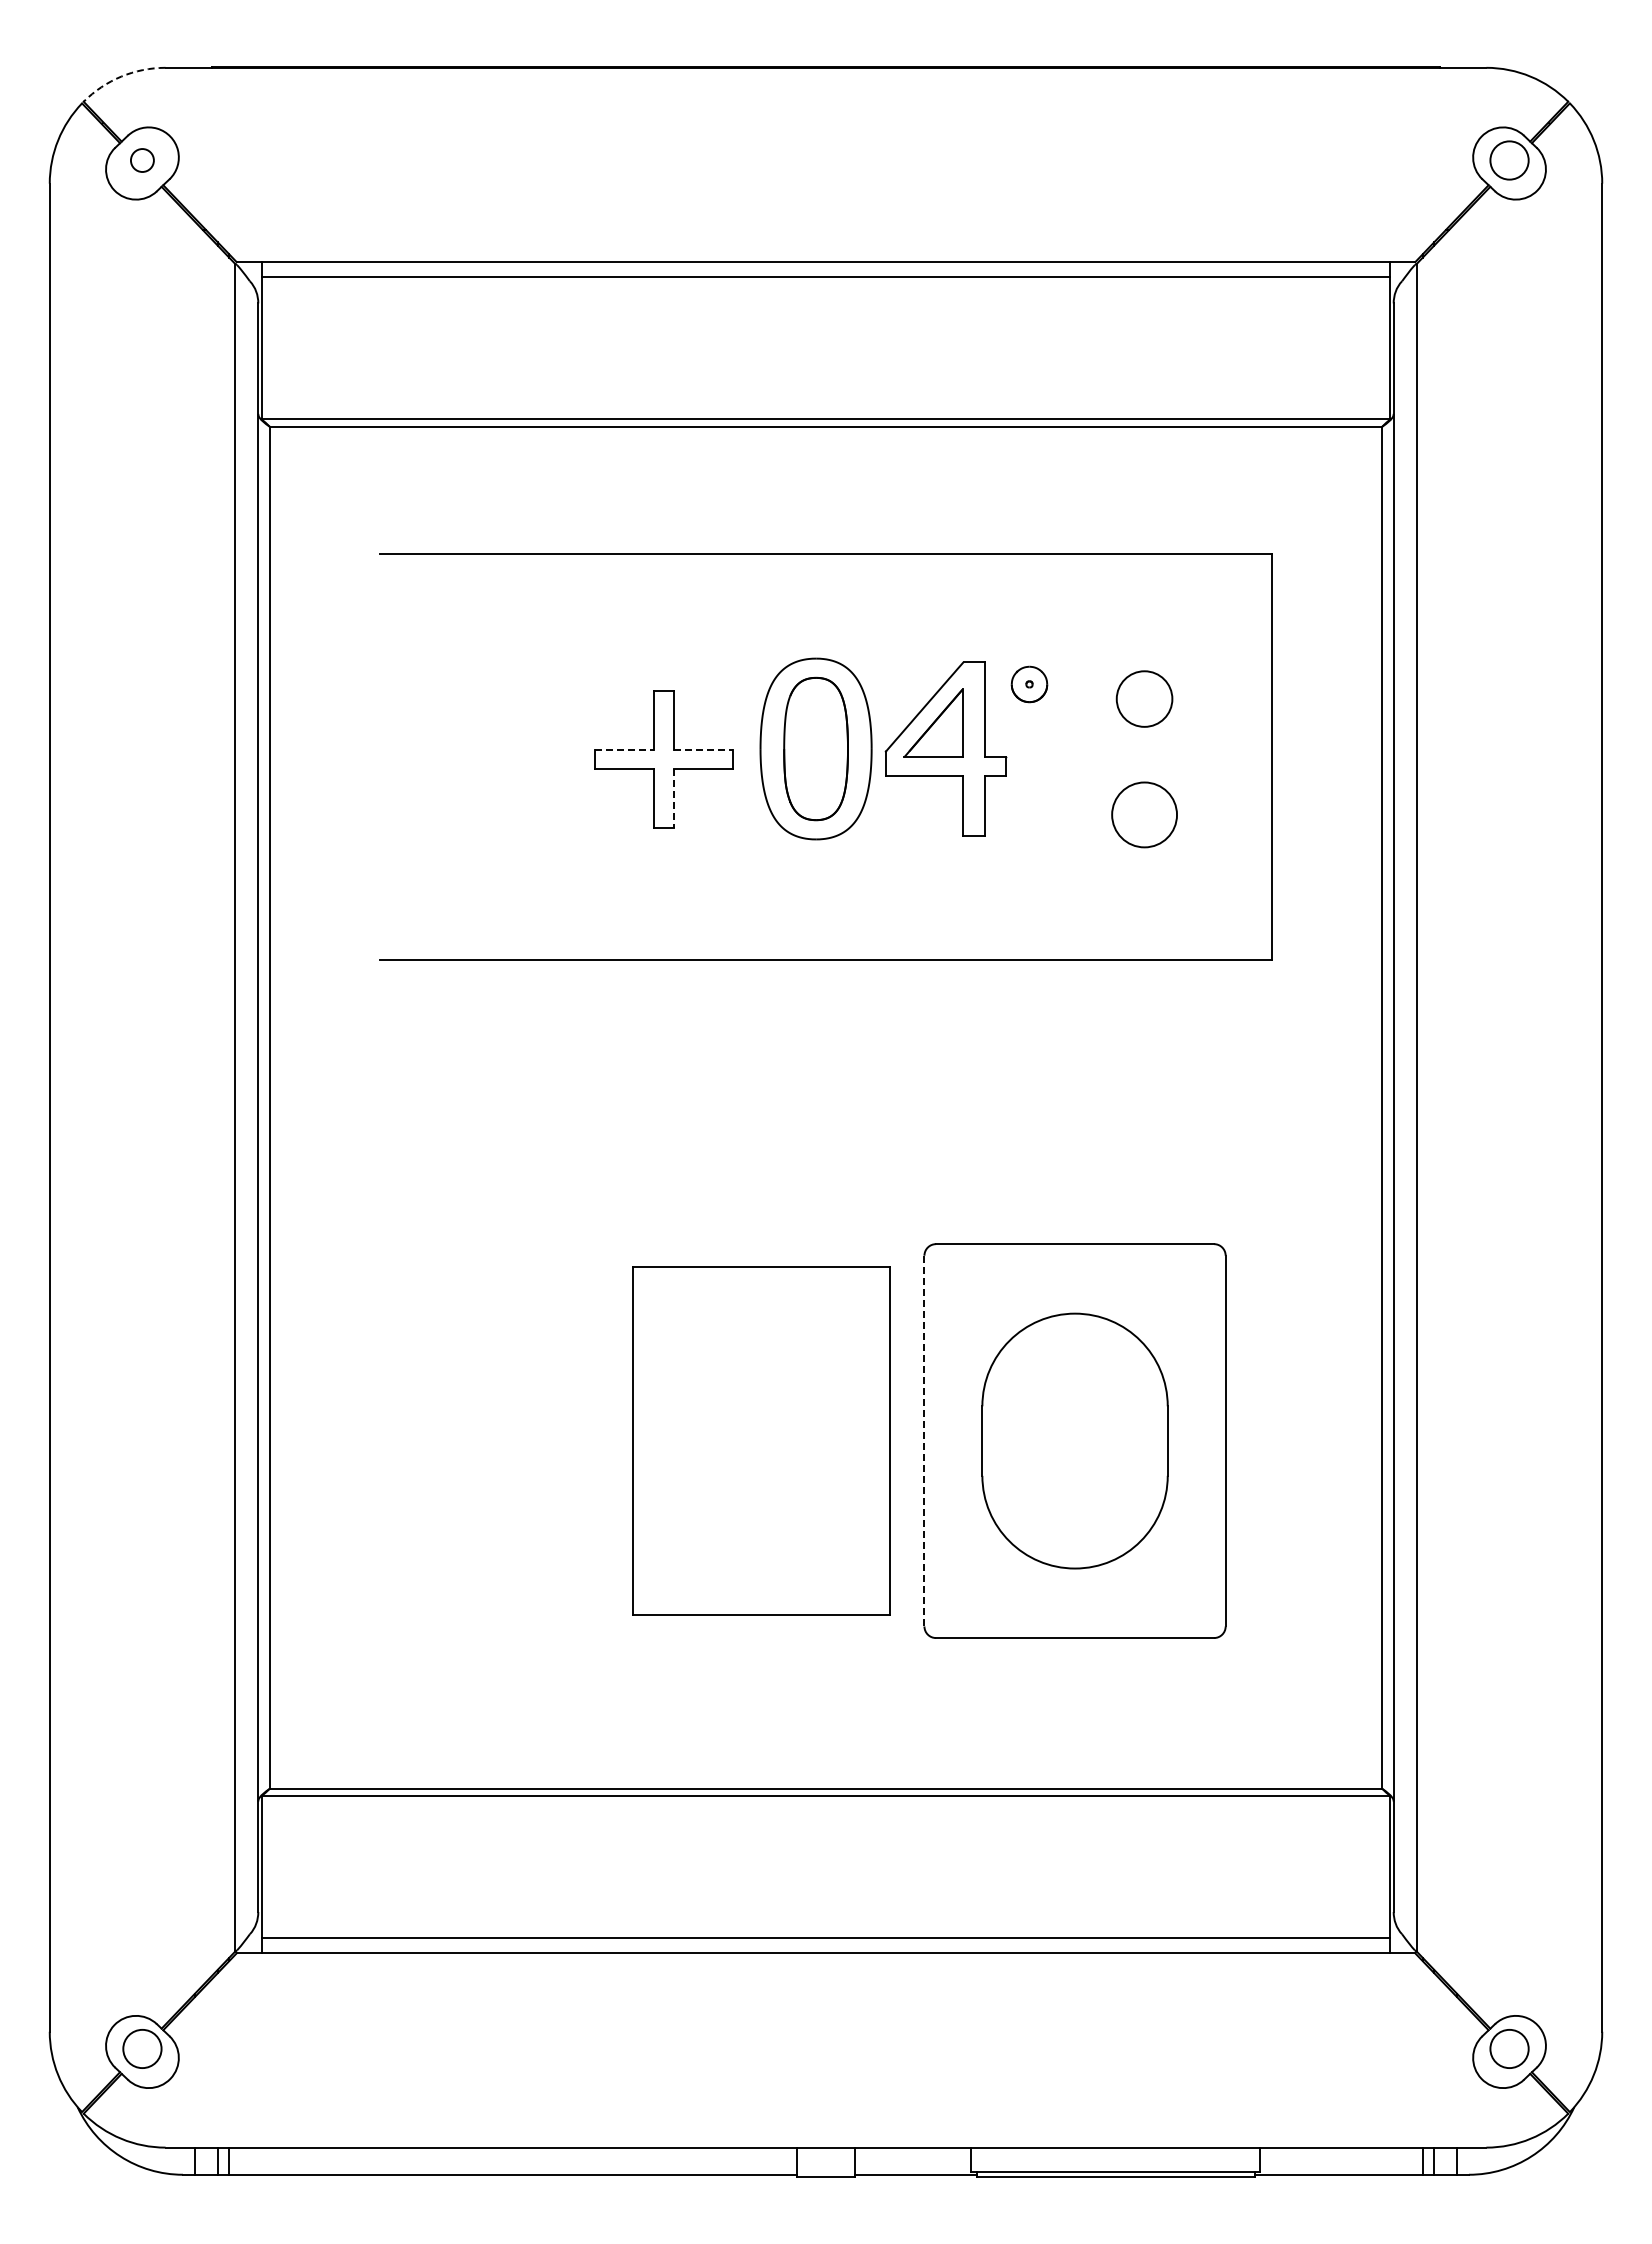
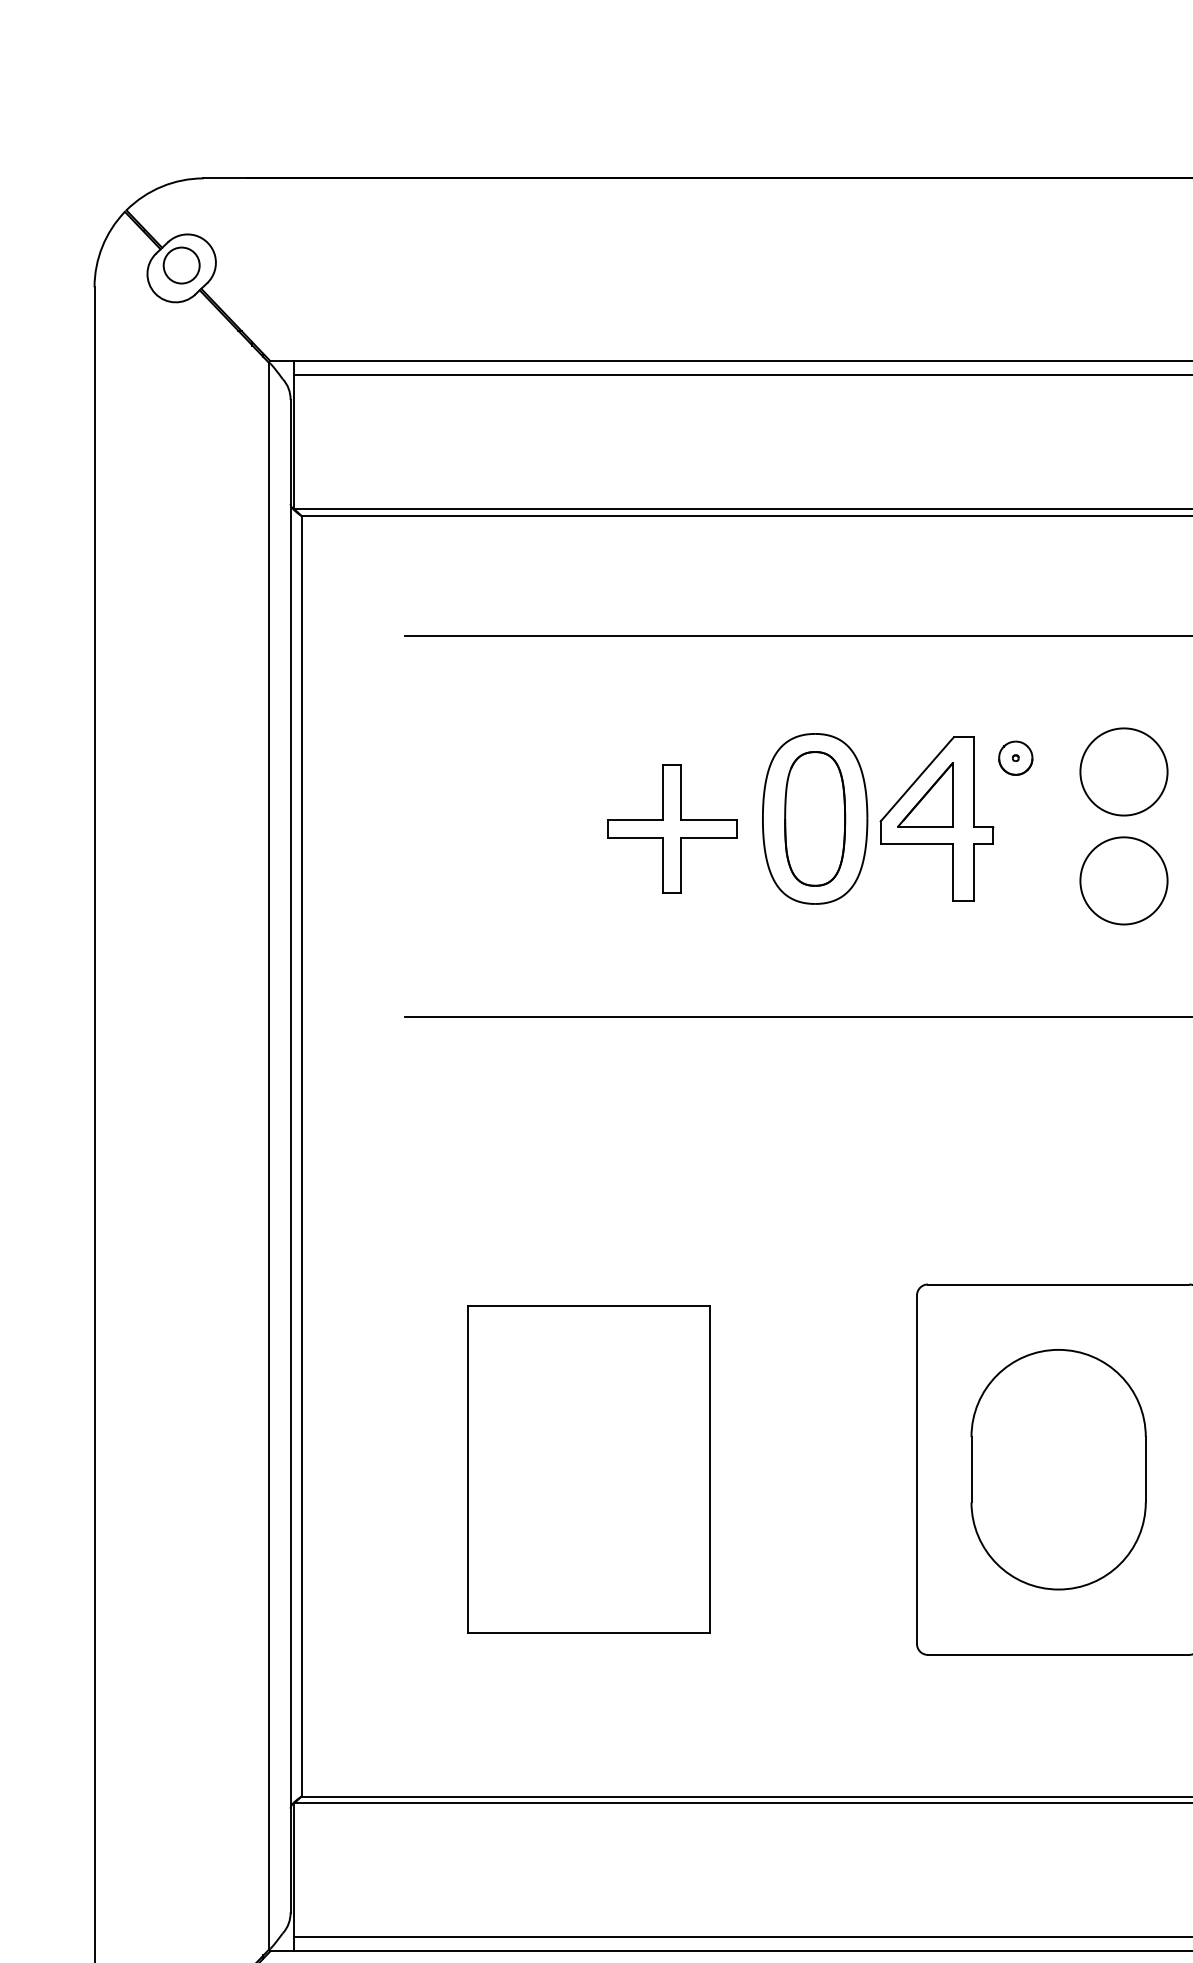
arc: (121, 76) -> (162, 186), dashed -> solid
circle: (142, 160) -> (181, 265), size x1.67
circle: (1144, 698) -> (1123, 771), size x1.67
line: (625, 750) -> (635, 820), dashed -> solid
line: (703, 750) -> (709, 820), dashed -> solid
line: (673, 799) -> (681, 866), dashed -> solid
circle: (1144, 814) -> (1123, 880), size x1.43
part: (761, 1440) -> (588, 1469), moved
line: (924, 1440) -> (917, 1469), dashed -> solid

